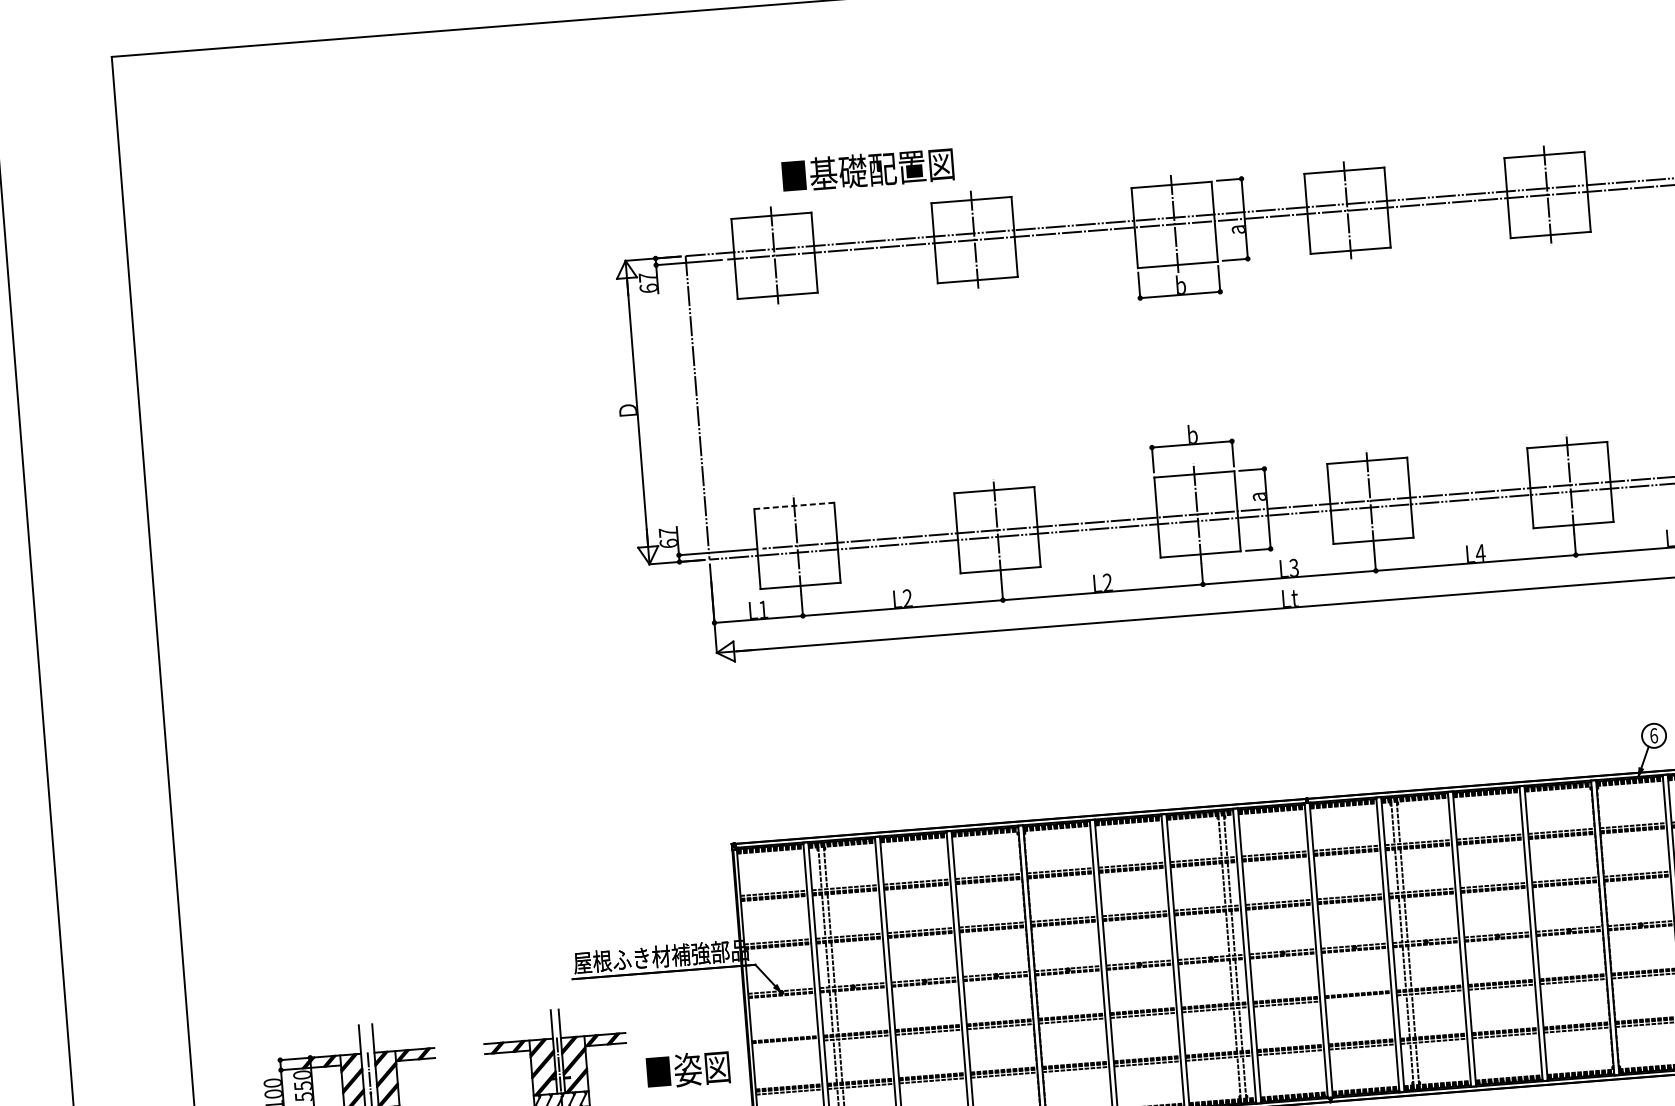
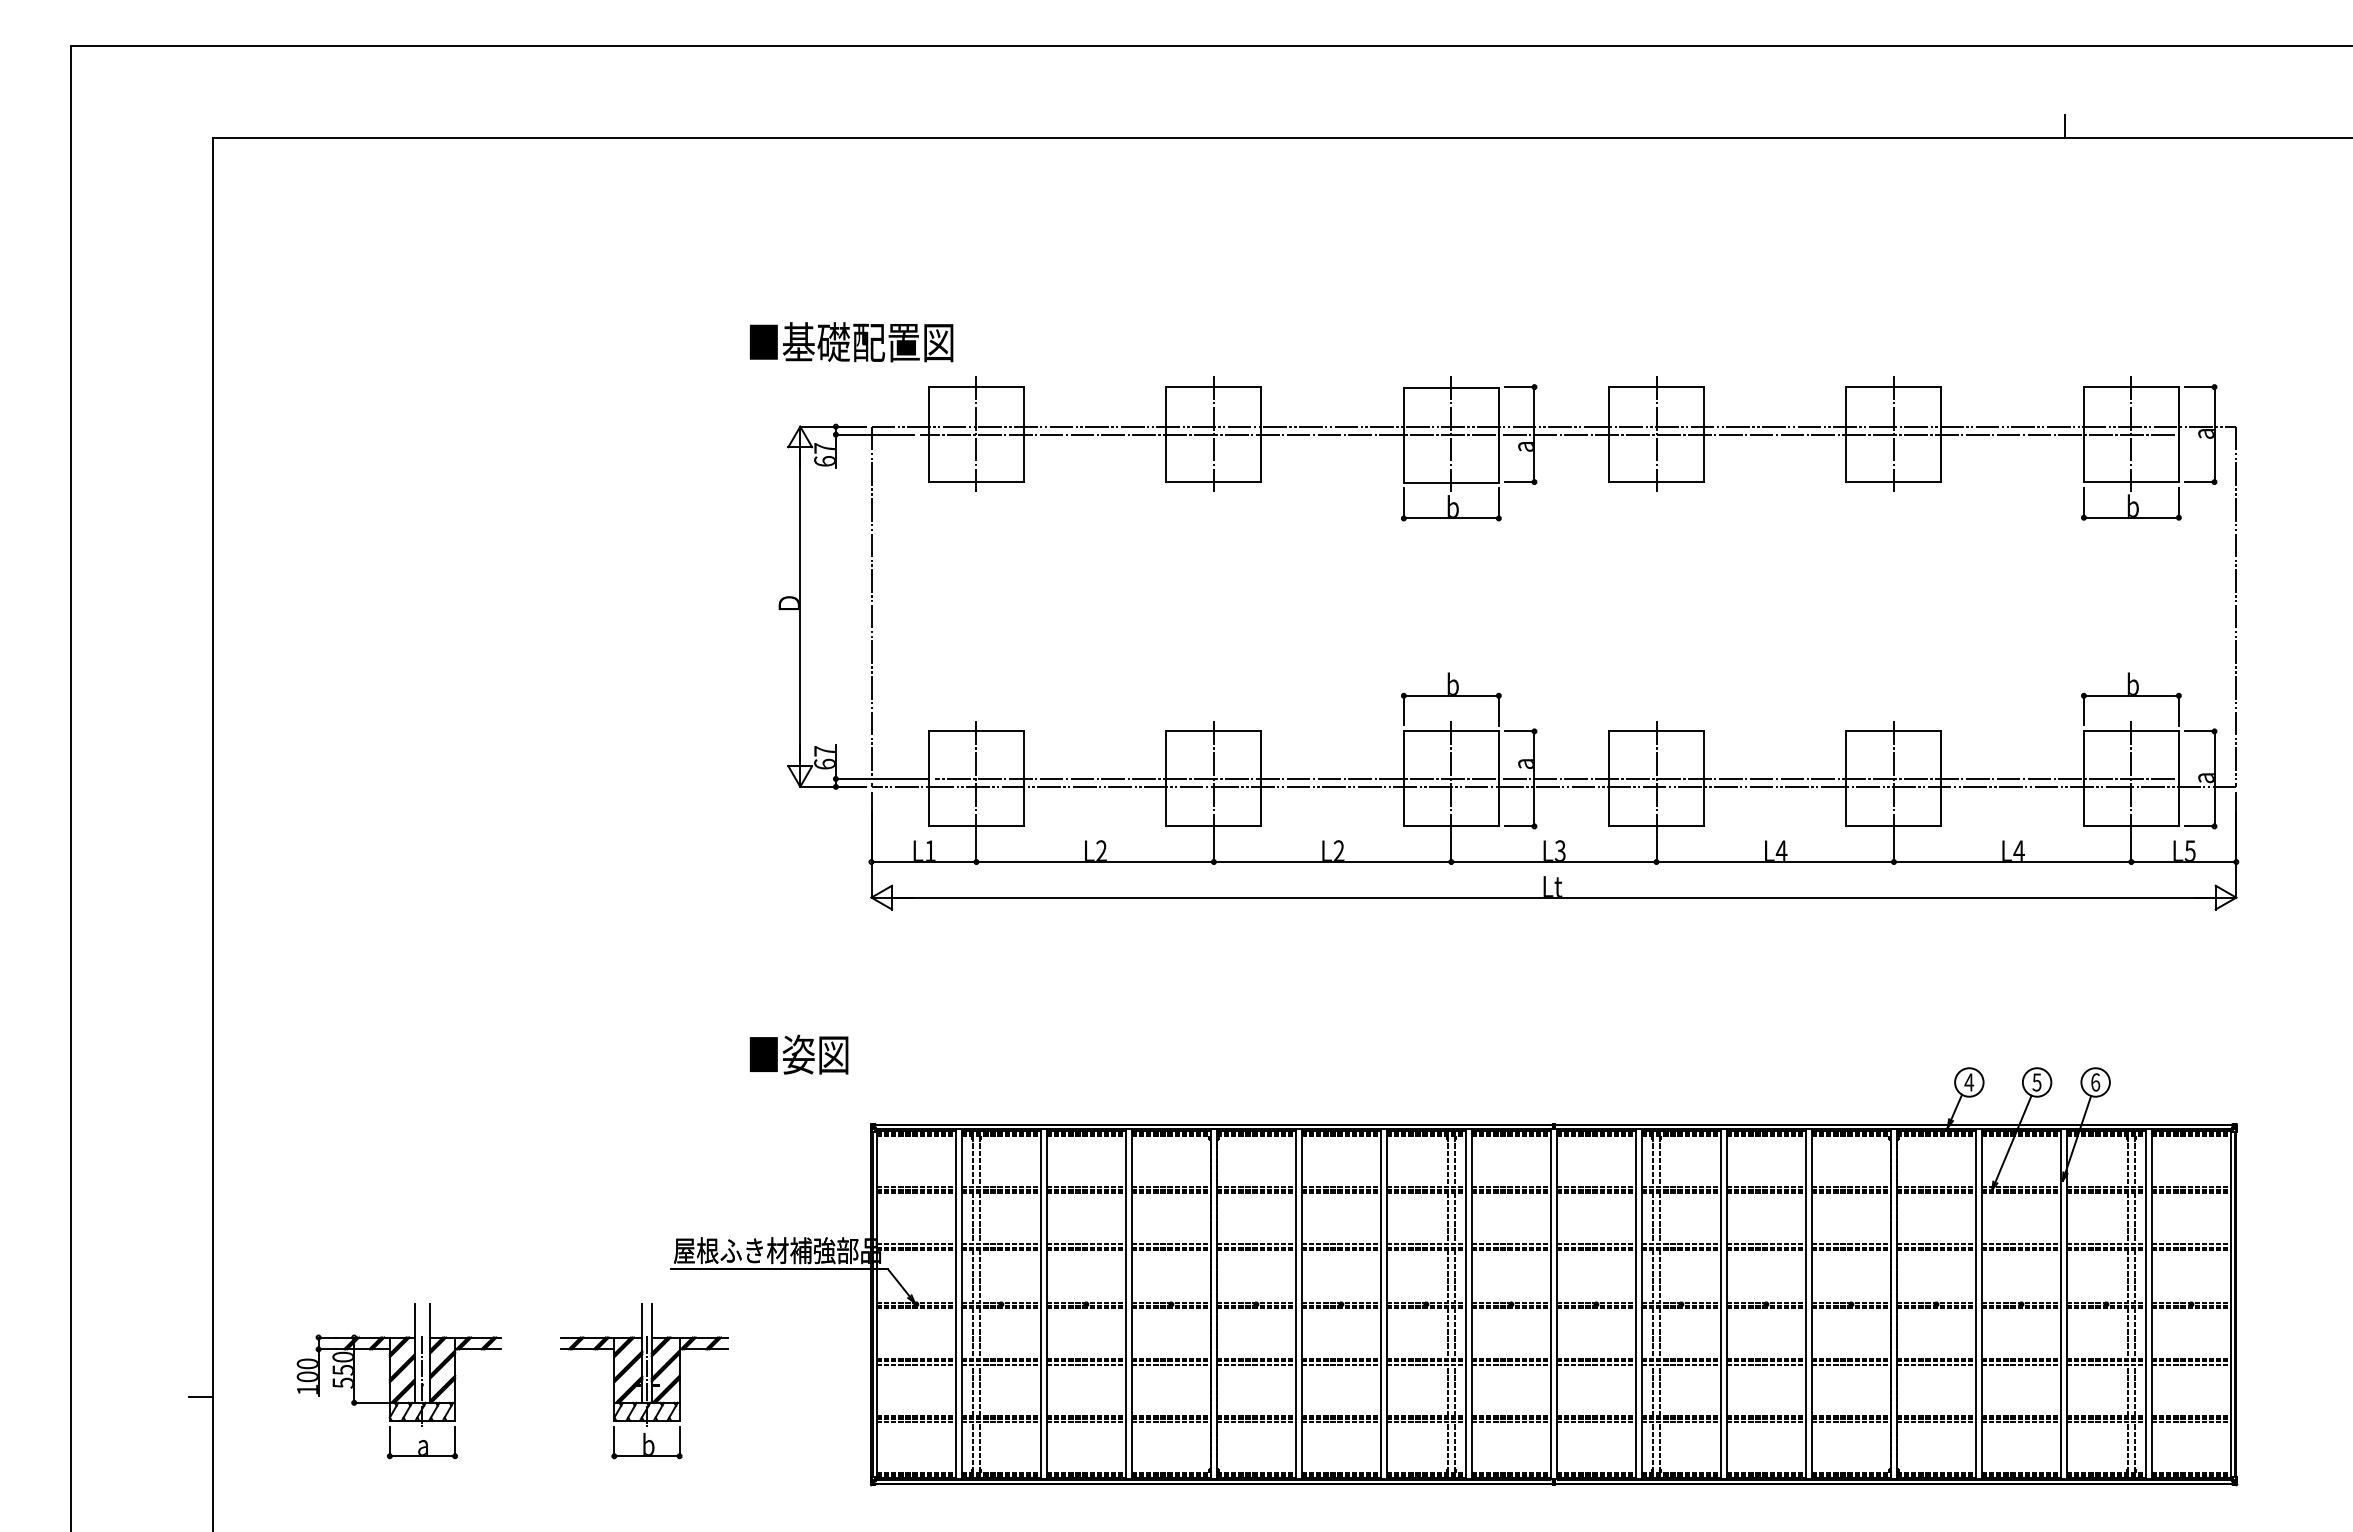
text: (867, 170) -> (851, 342), moved
line: (793, 506) -> (975, 731), dashed -> solid
text: (1654, 735) -> (1969, 1082), 6 -> 4
line: (1357, 998) -> (1595, 1364), added
line: (784, 1043) -> (915, 1364), added
text: (687, 1069) -> (798, 1054), moved

